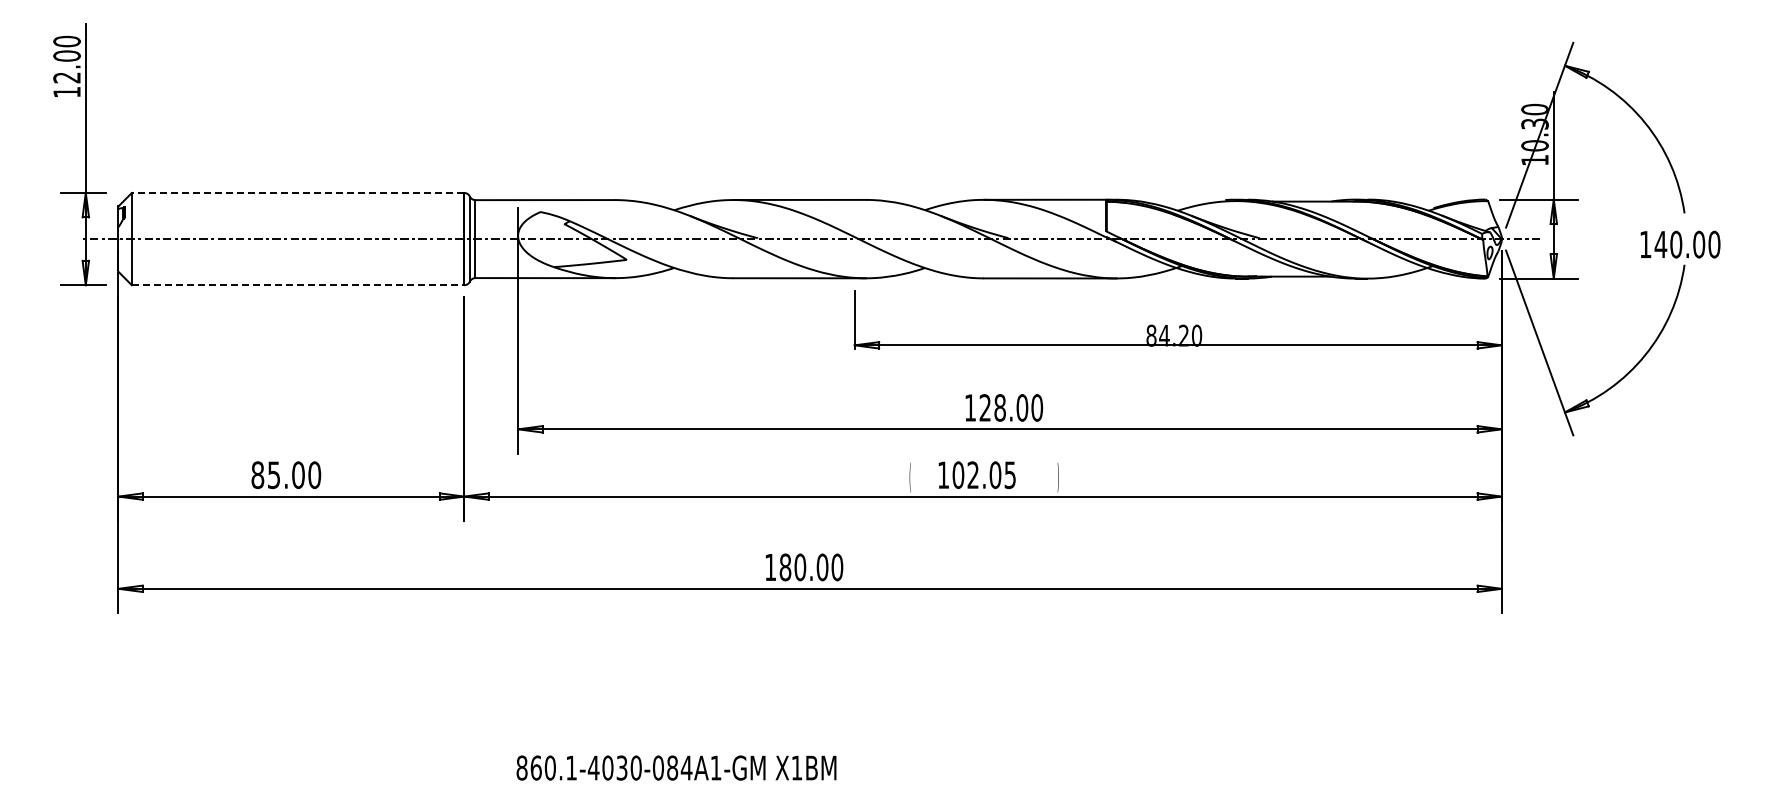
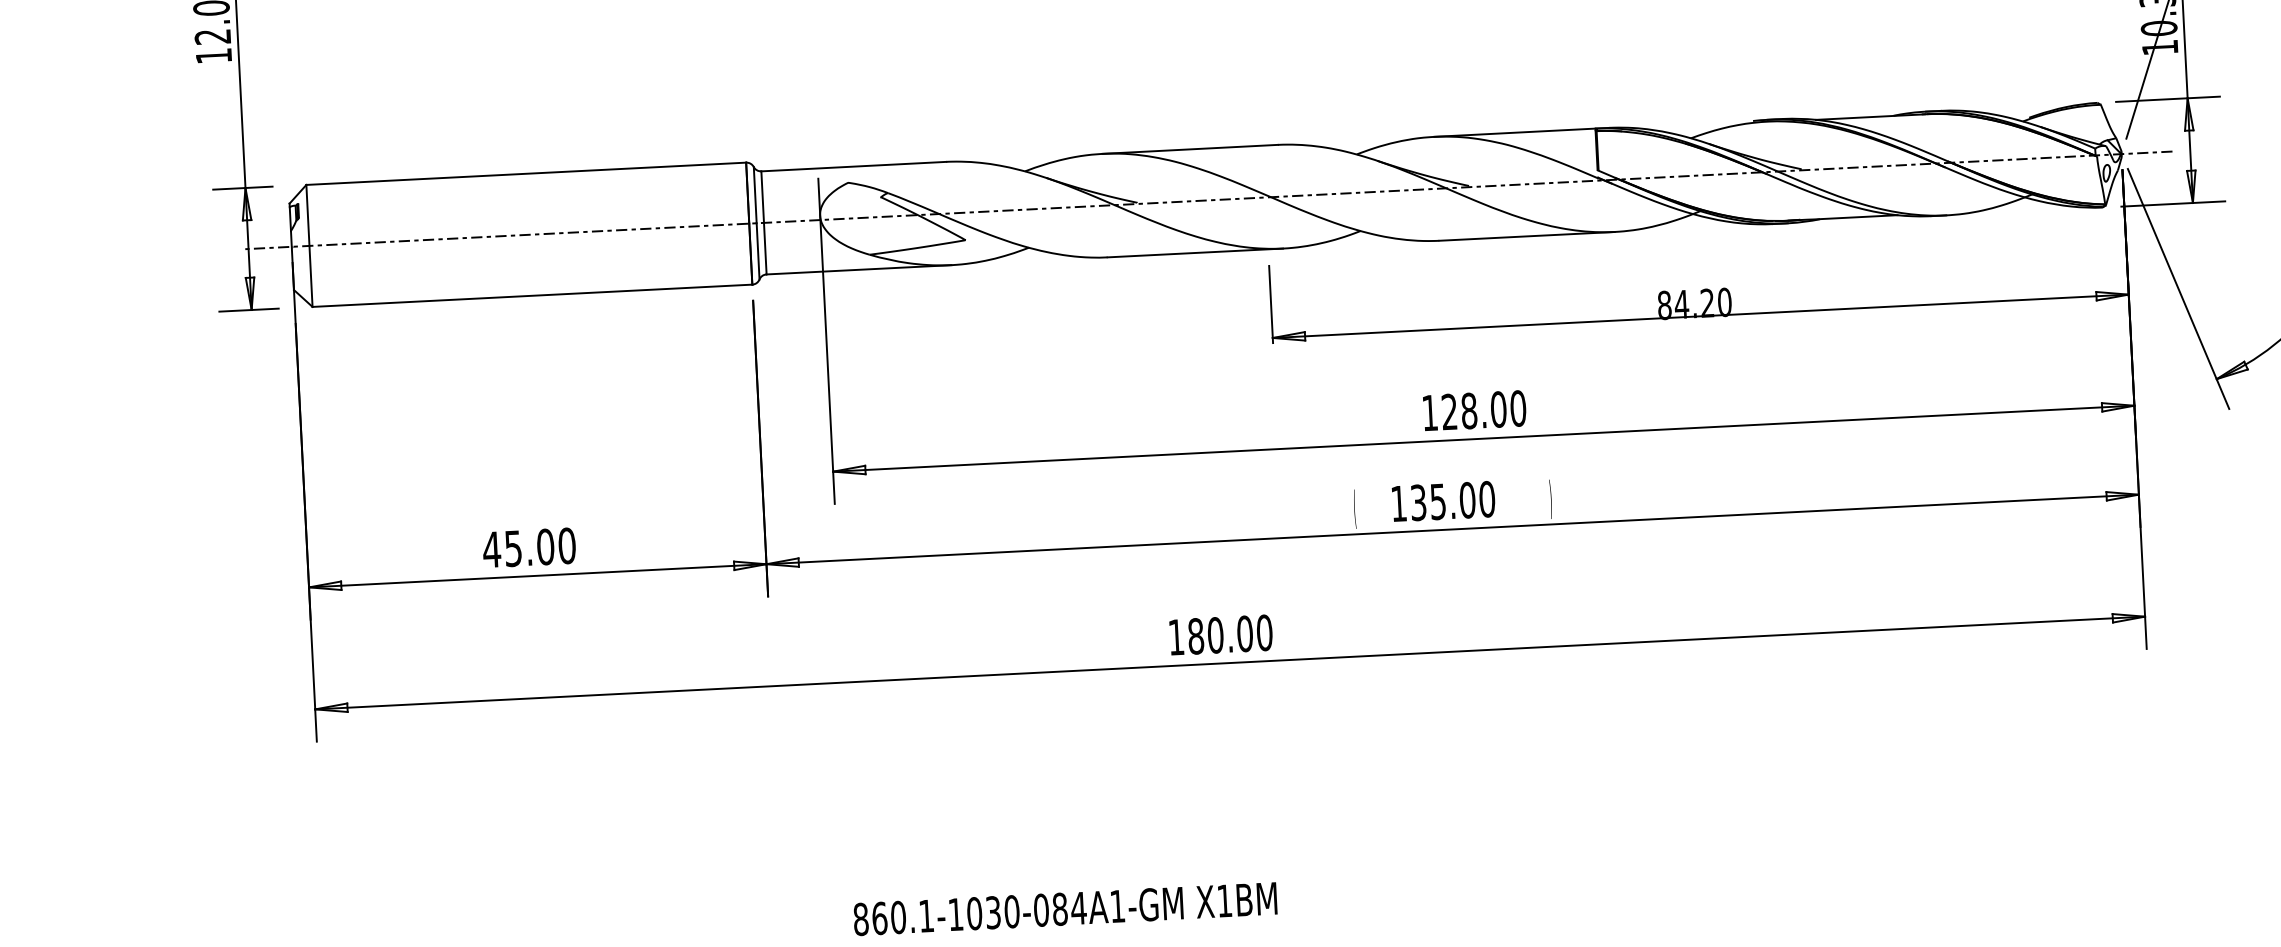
line: (297, 193) -> (525, 174), dashed -> solid
line: (298, 285) -> (533, 296), dashed -> solid
text: (257, 475) -> (491, 550), 85.00 -> 45.00
text: (984, 475) -> (1453, 501), 102.05 -> 135.00
text: (593, 767) -> (955, 913), 860.1-4030-084A1-GM -> 860.1-1030-084A1-GM

